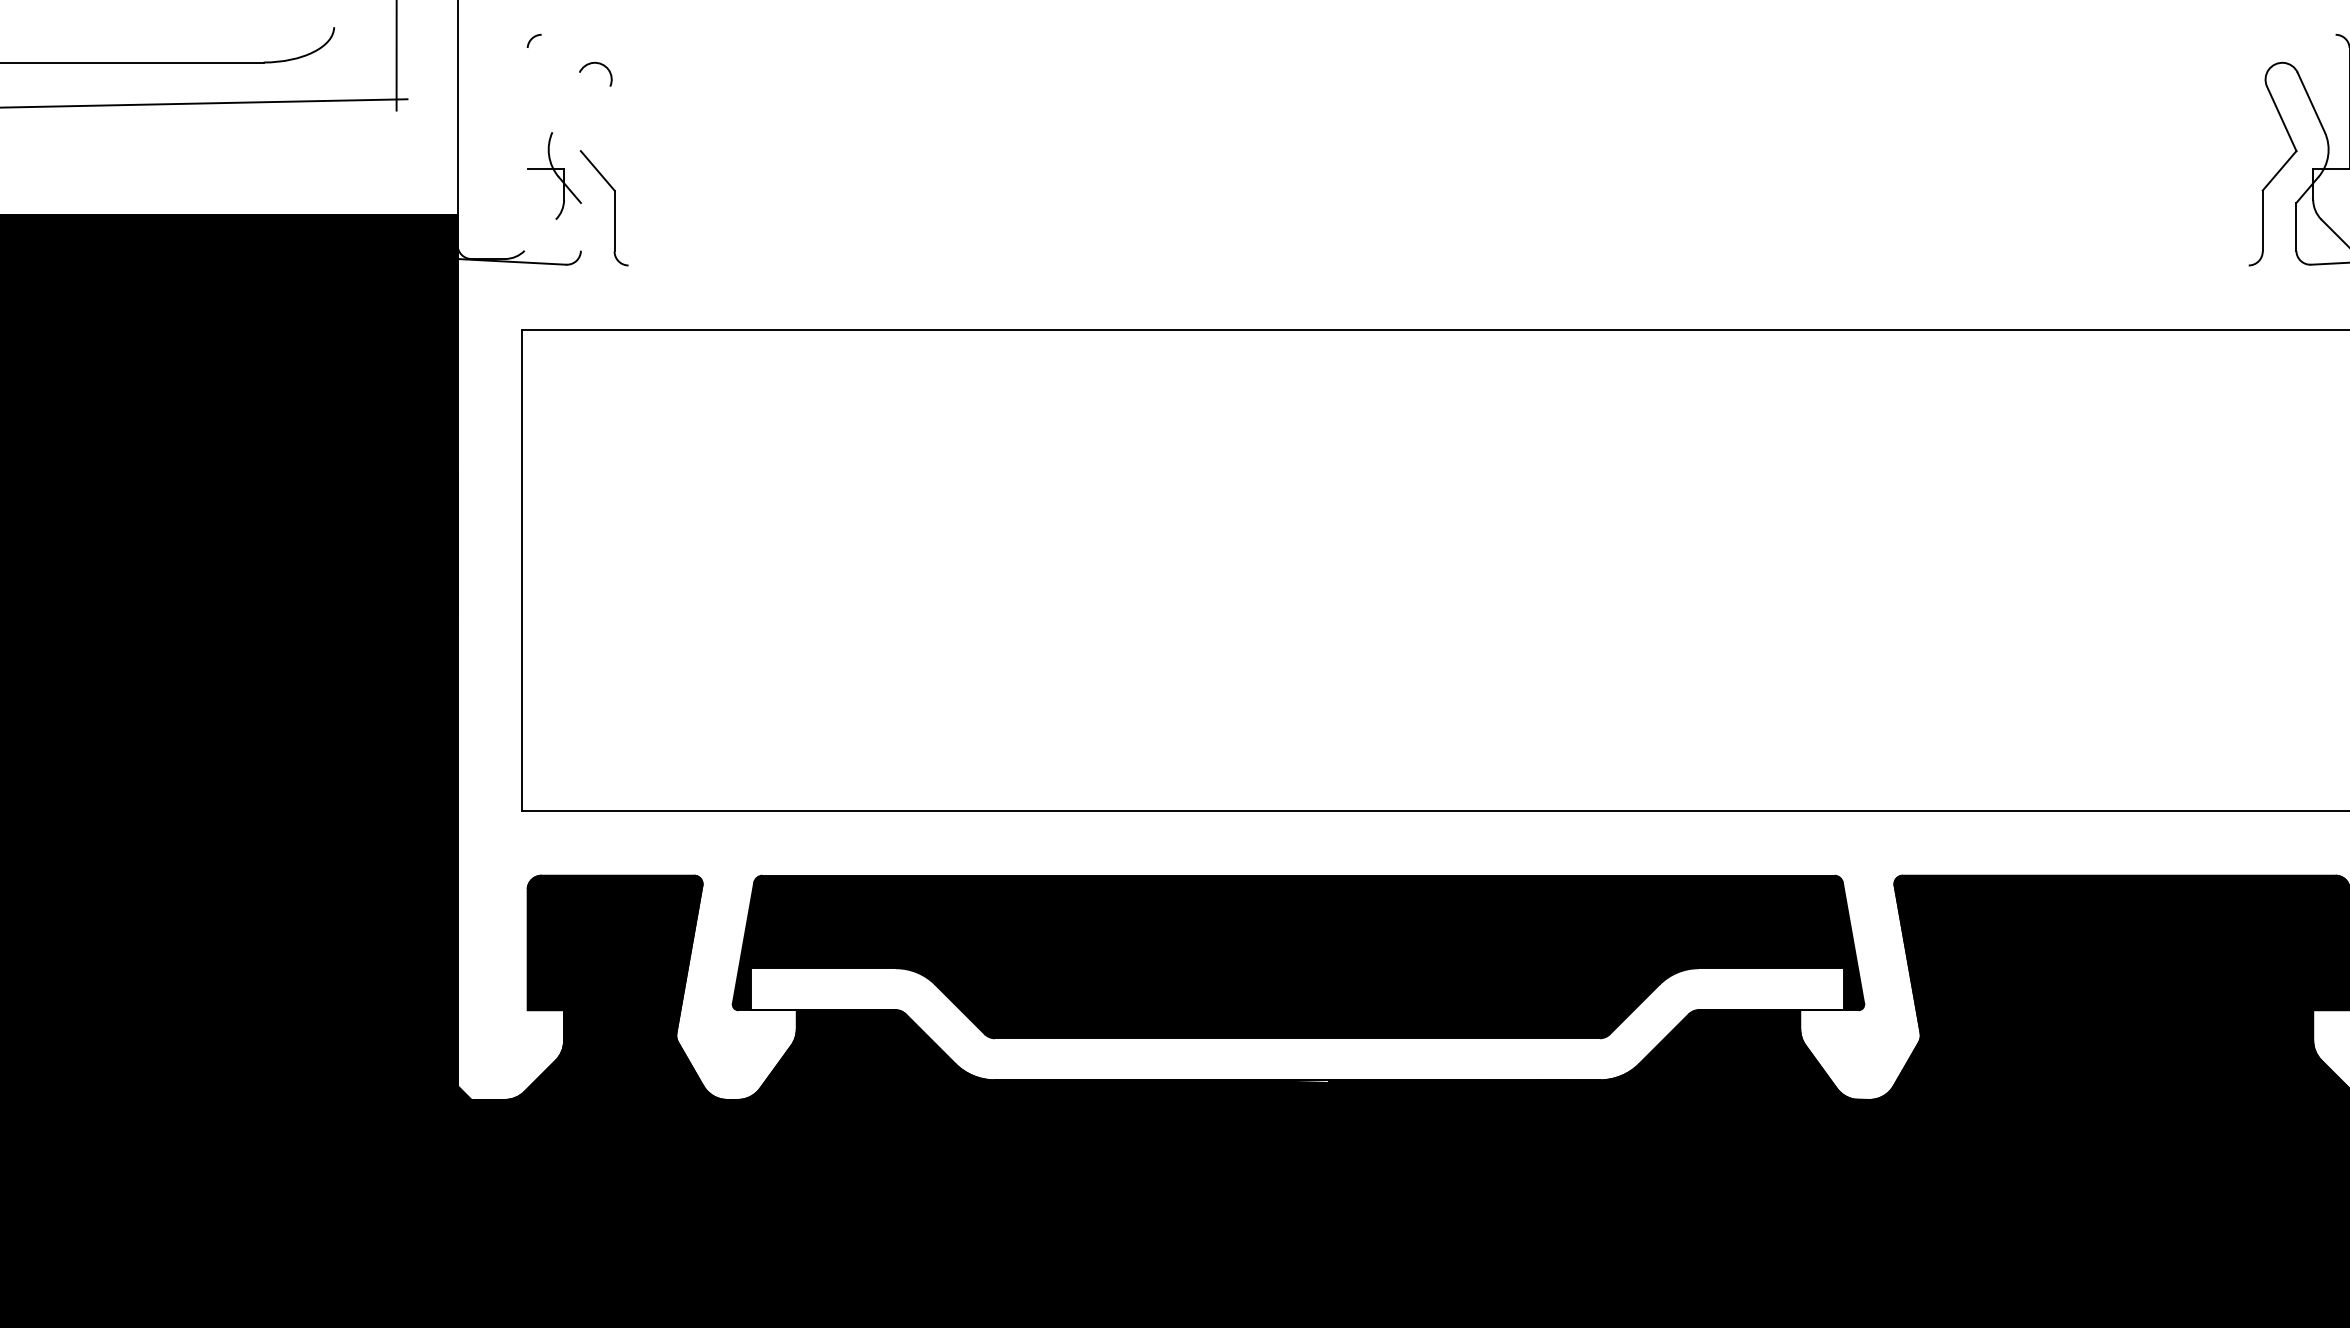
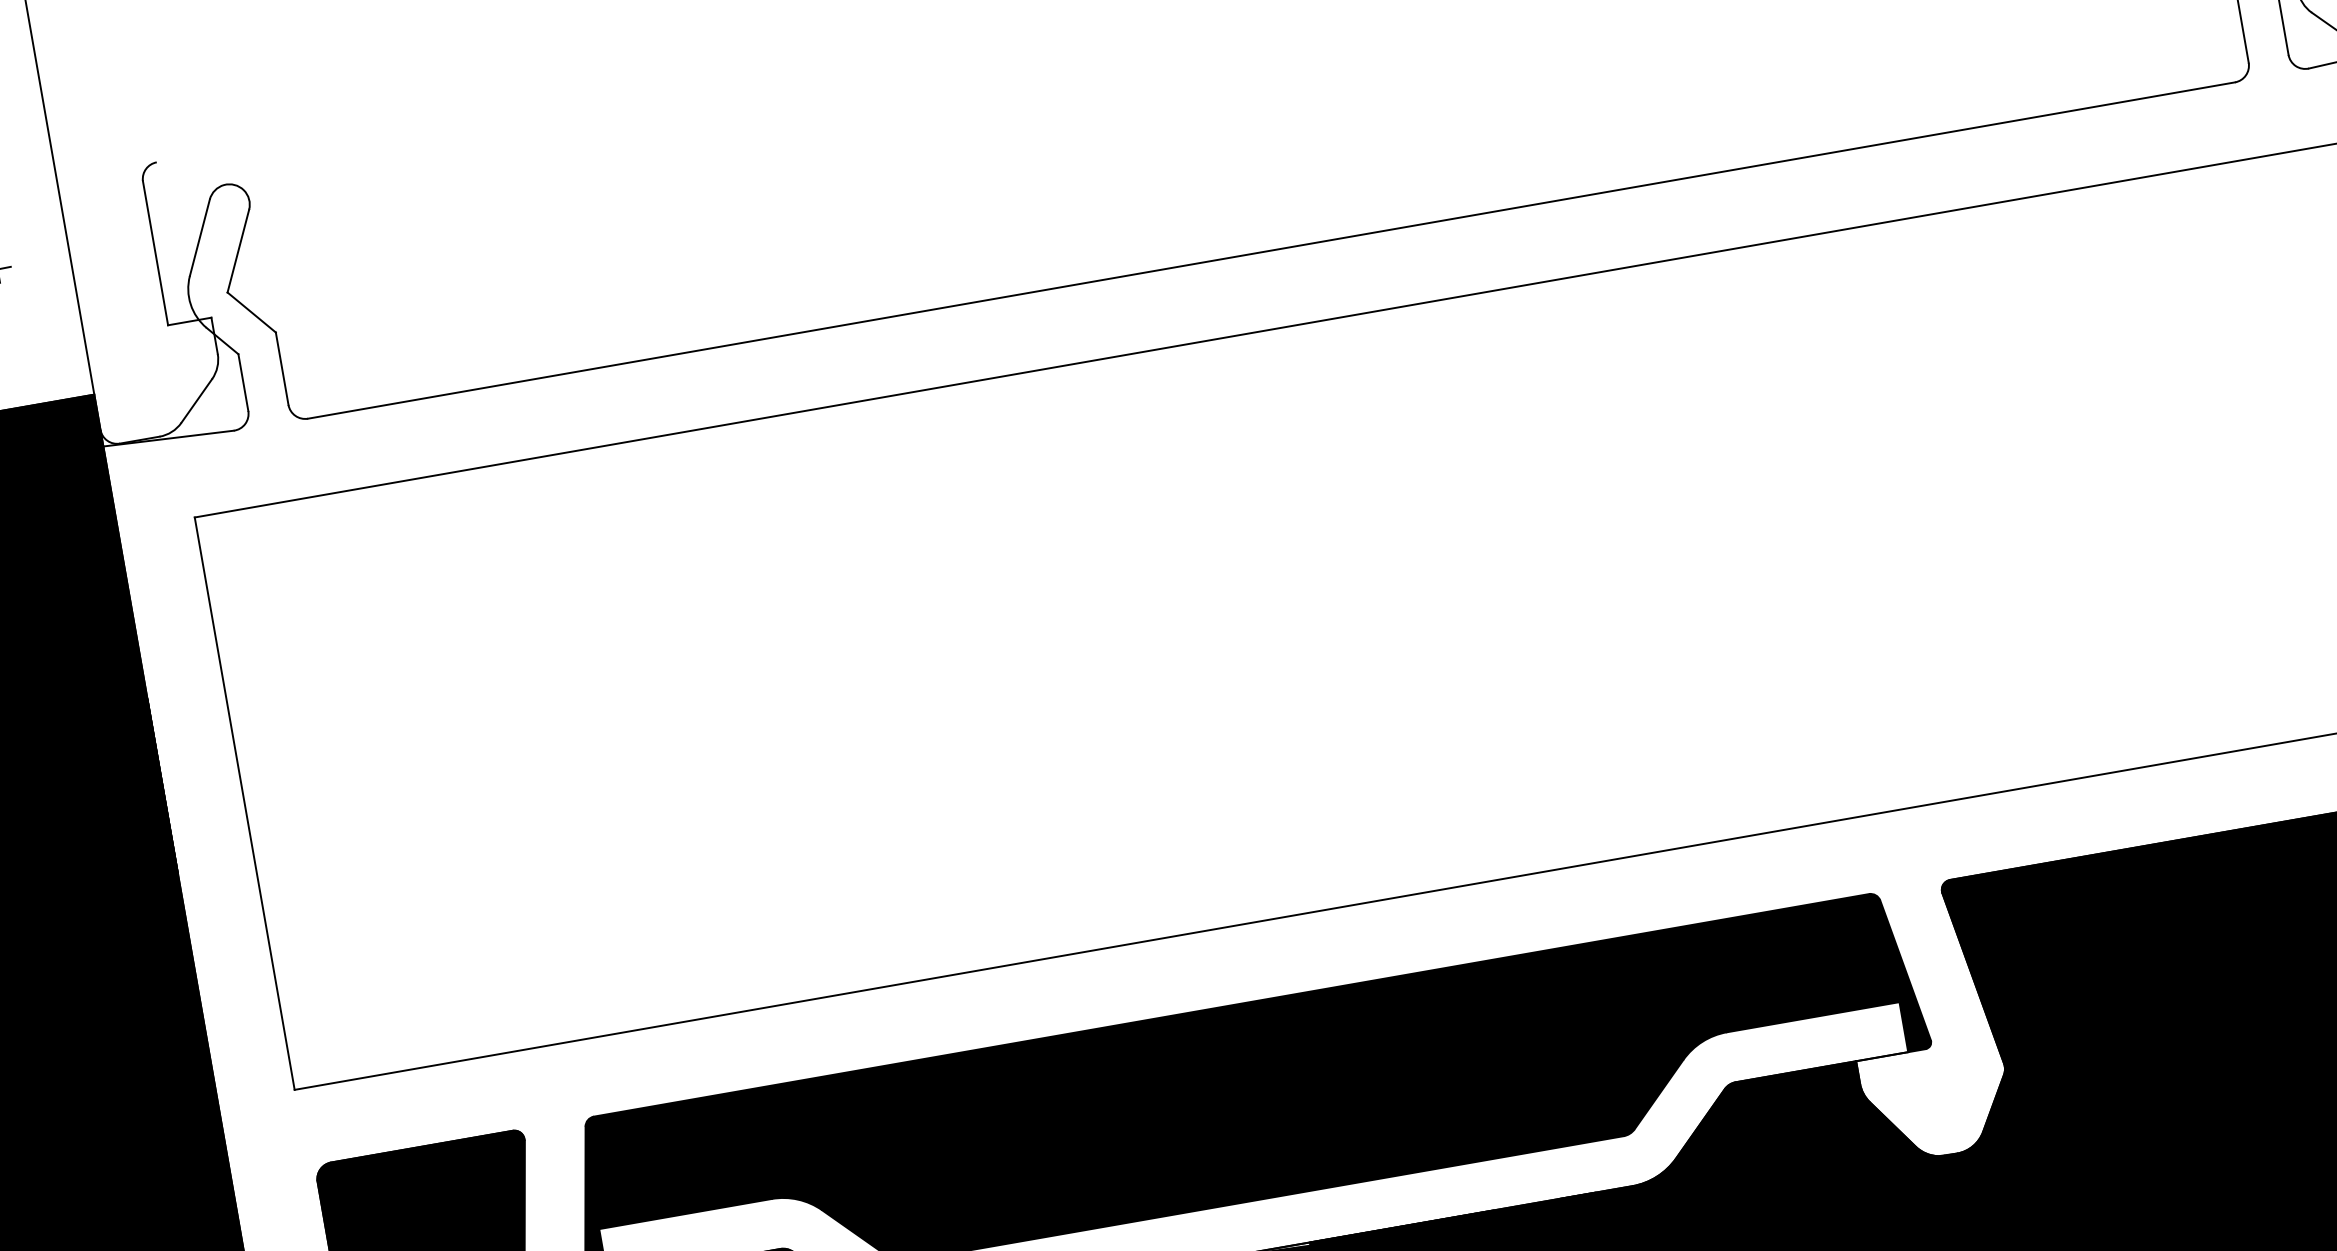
line: (565, 102) -> (199, 237), added
line: (527, 108) -> (155, 252), added
line: (595, 118) -> (238, 250), added
line: (580, 226) -> (242, 382), added
line: (539, 234) -> (195, 400), added
line: (1438, 265) -> (1271, 250), added

